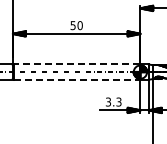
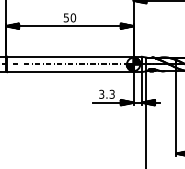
line: (76, 64) -> (69, 56), dashed -> solid
line: (77, 80) -> (70, 72), dashed -> solid

